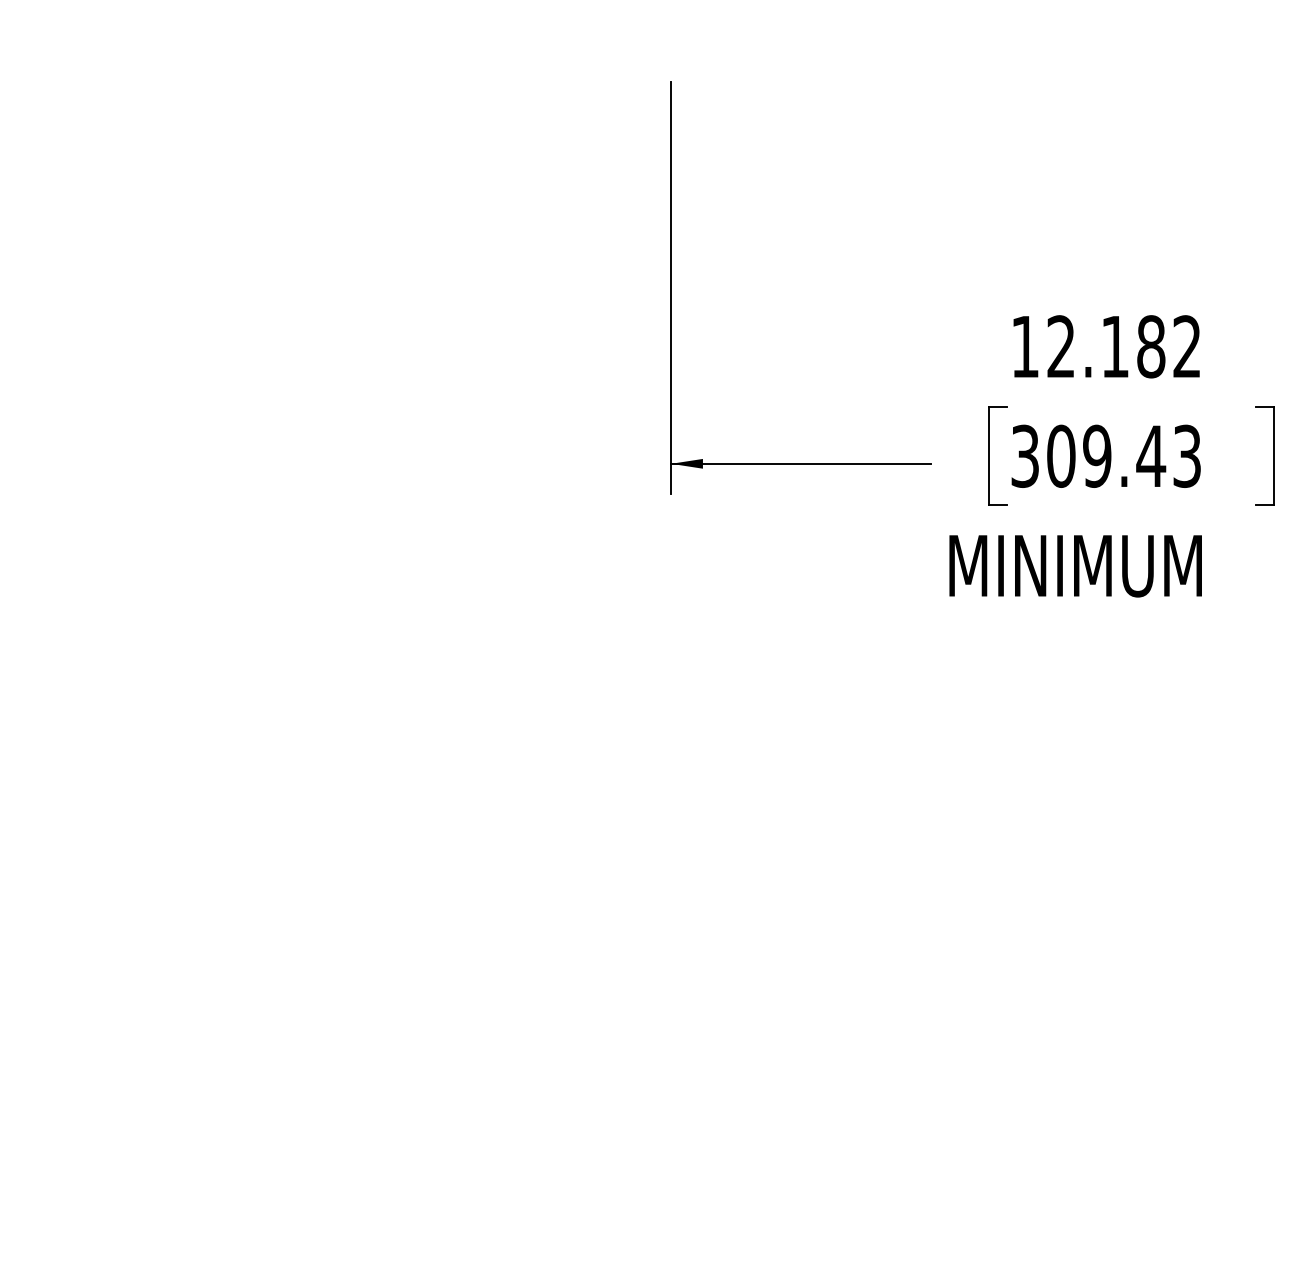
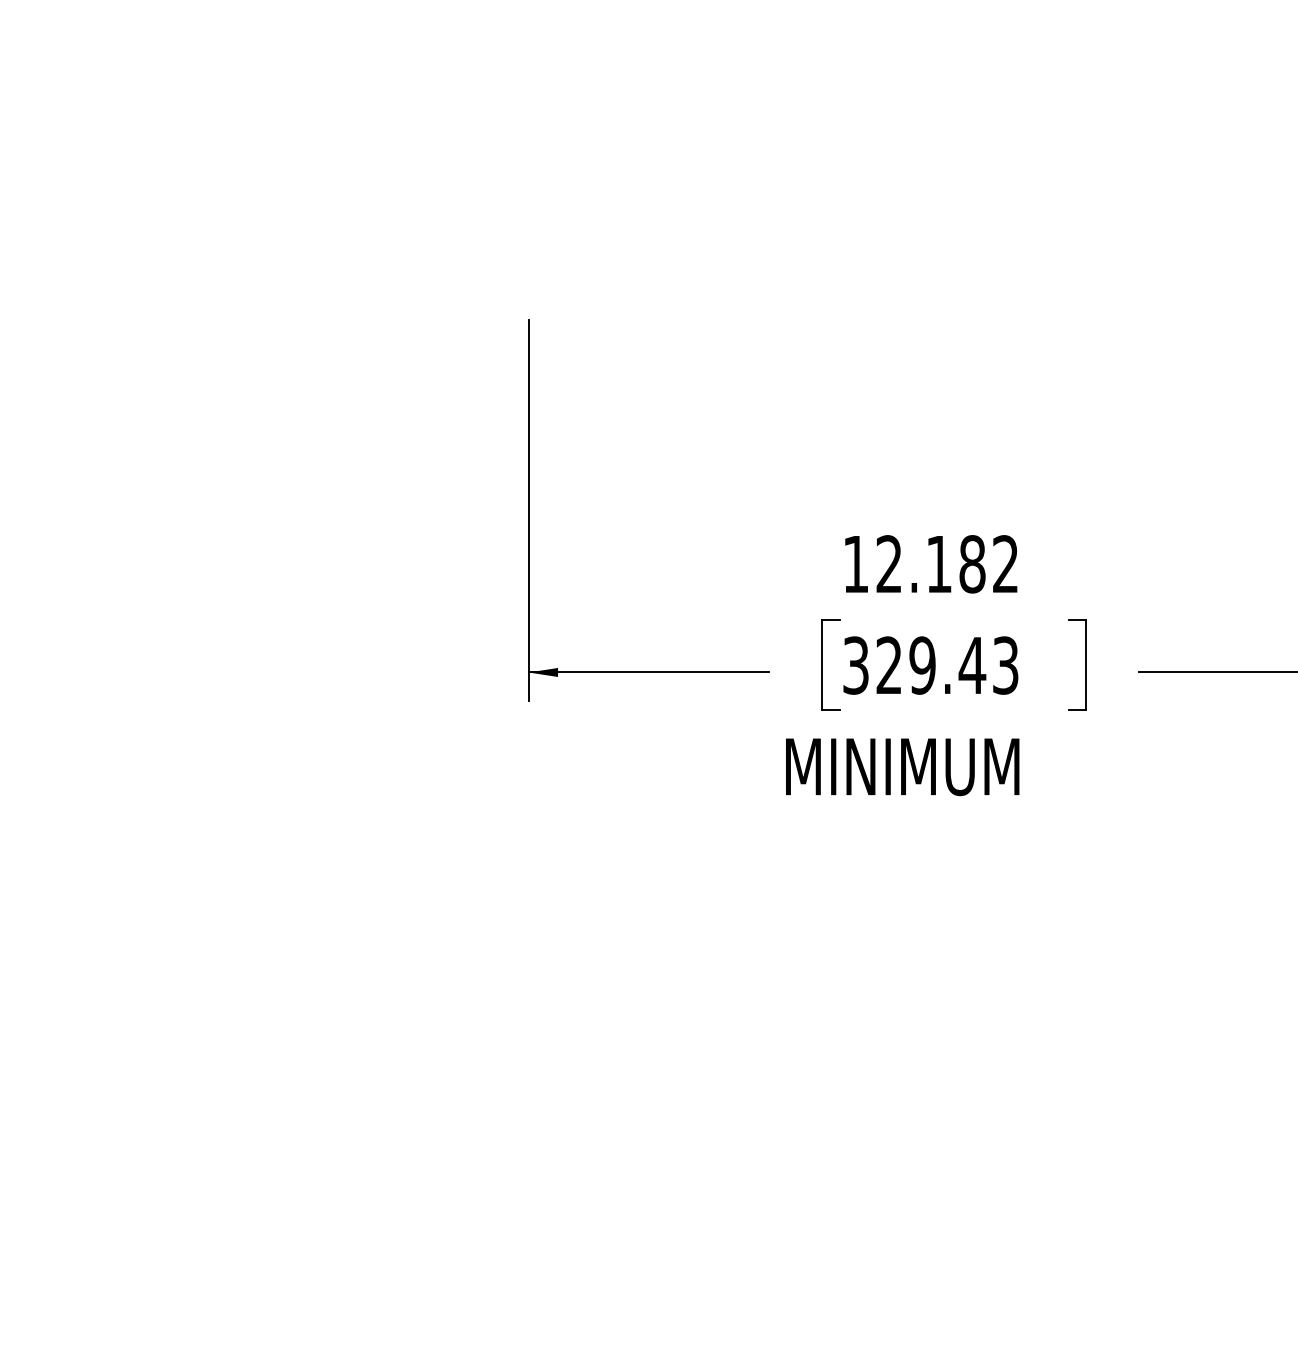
text: (1061, 456) -> (889, 665), 309.43 -> 329.43

